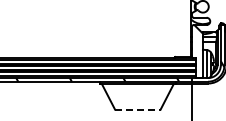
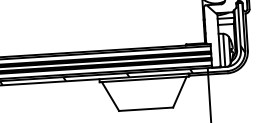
line: (137, 109) -> (145, 109), dashed -> solid

